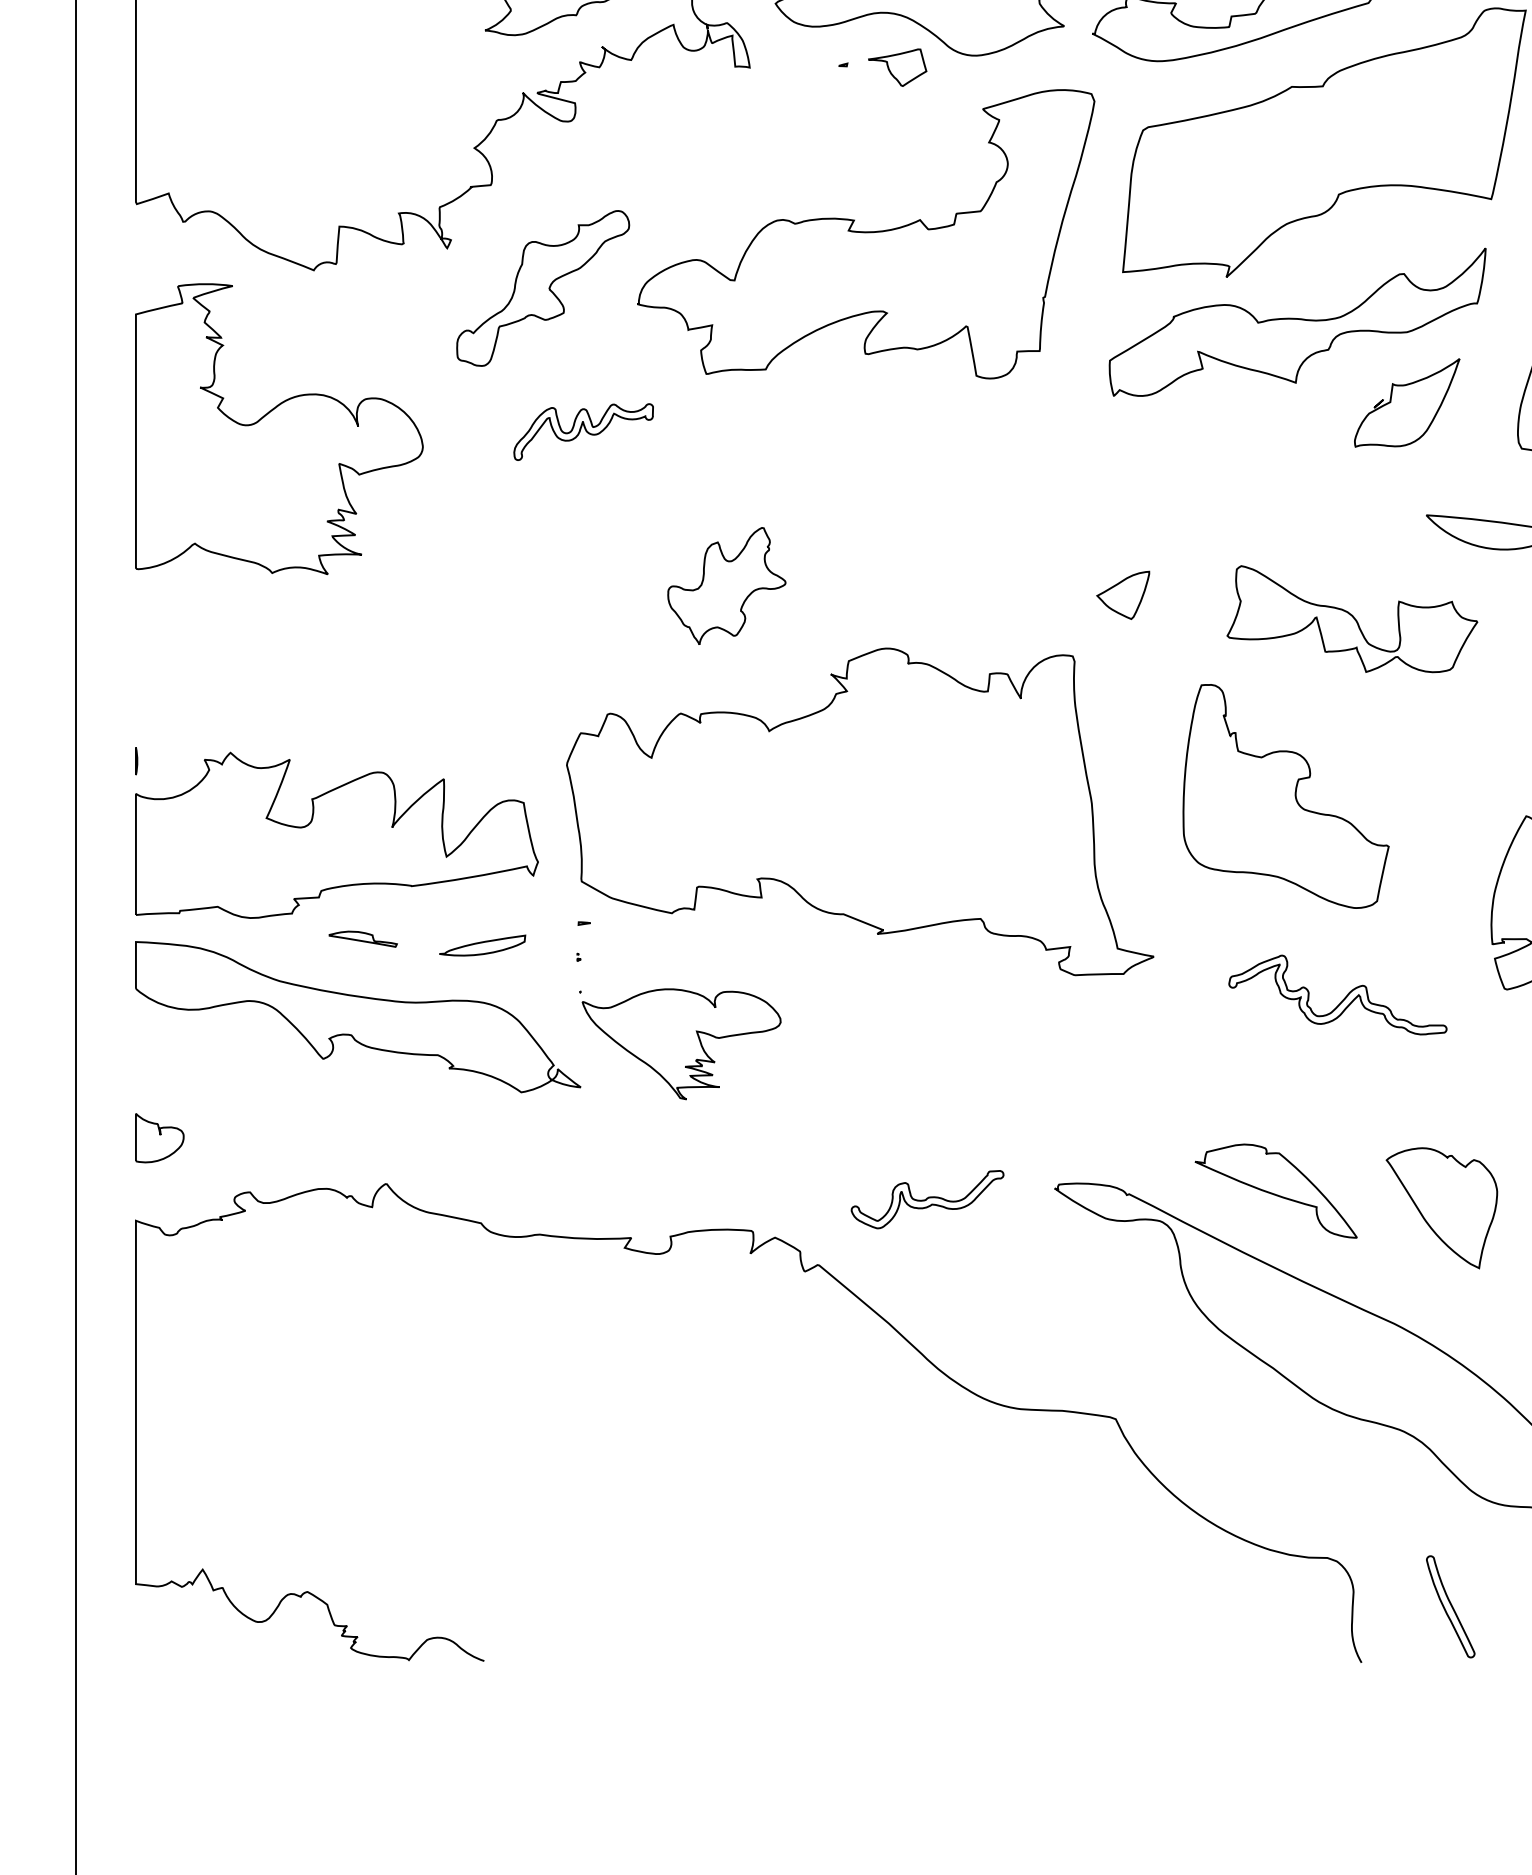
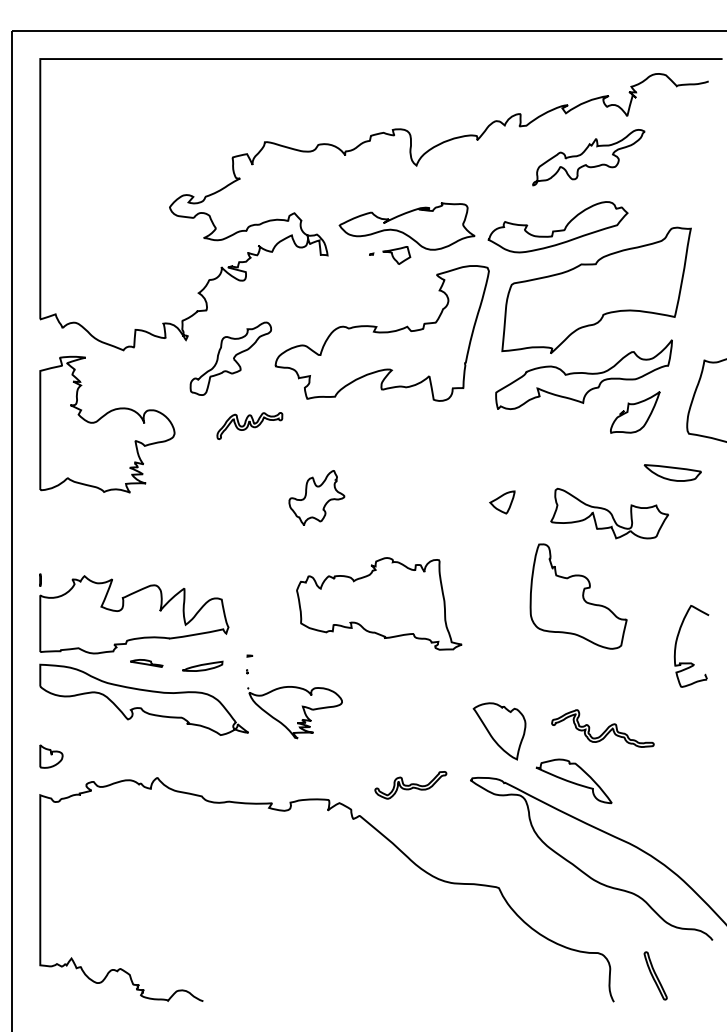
part: (860, 811) -> (379, 603), size x0.6
part: (1337, 994) -> (602, 728), moved
part: (1441, 1208) -> (499, 731), moved

